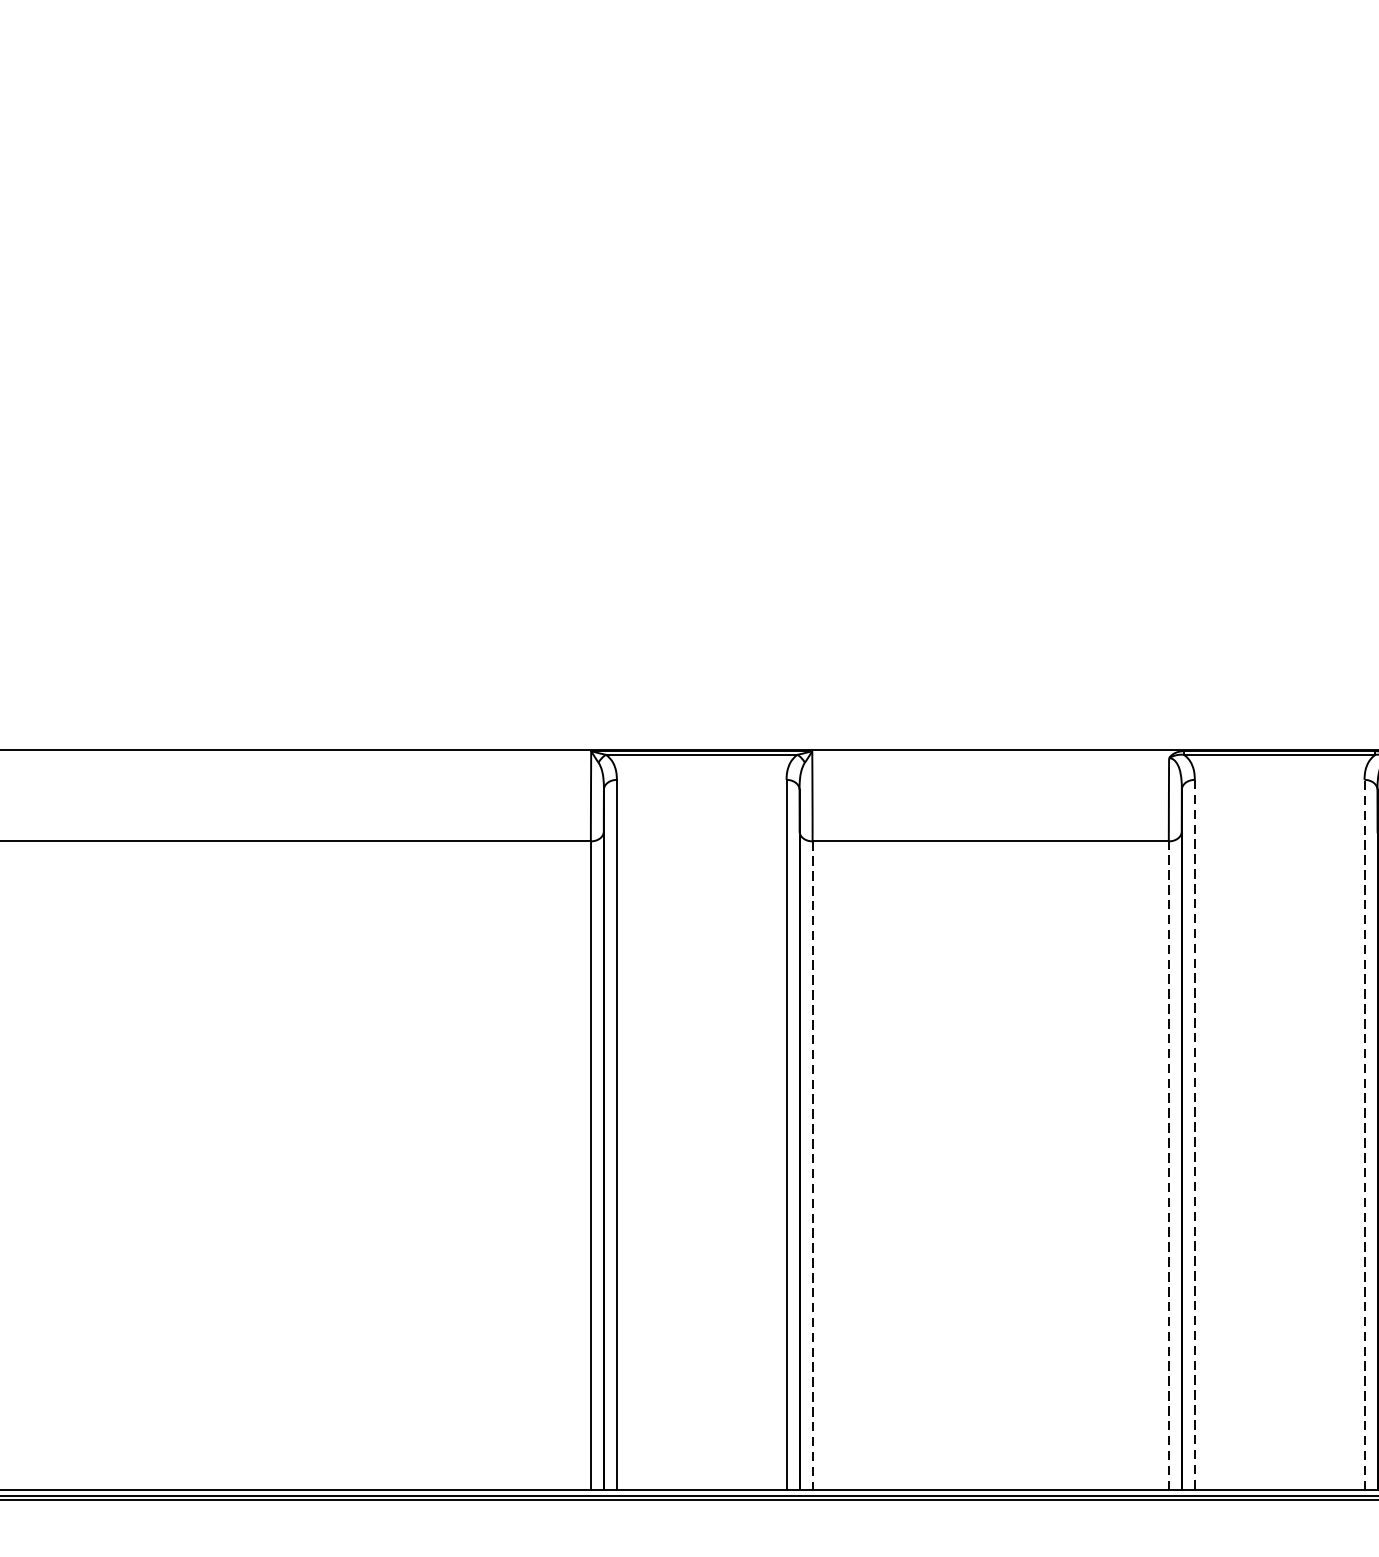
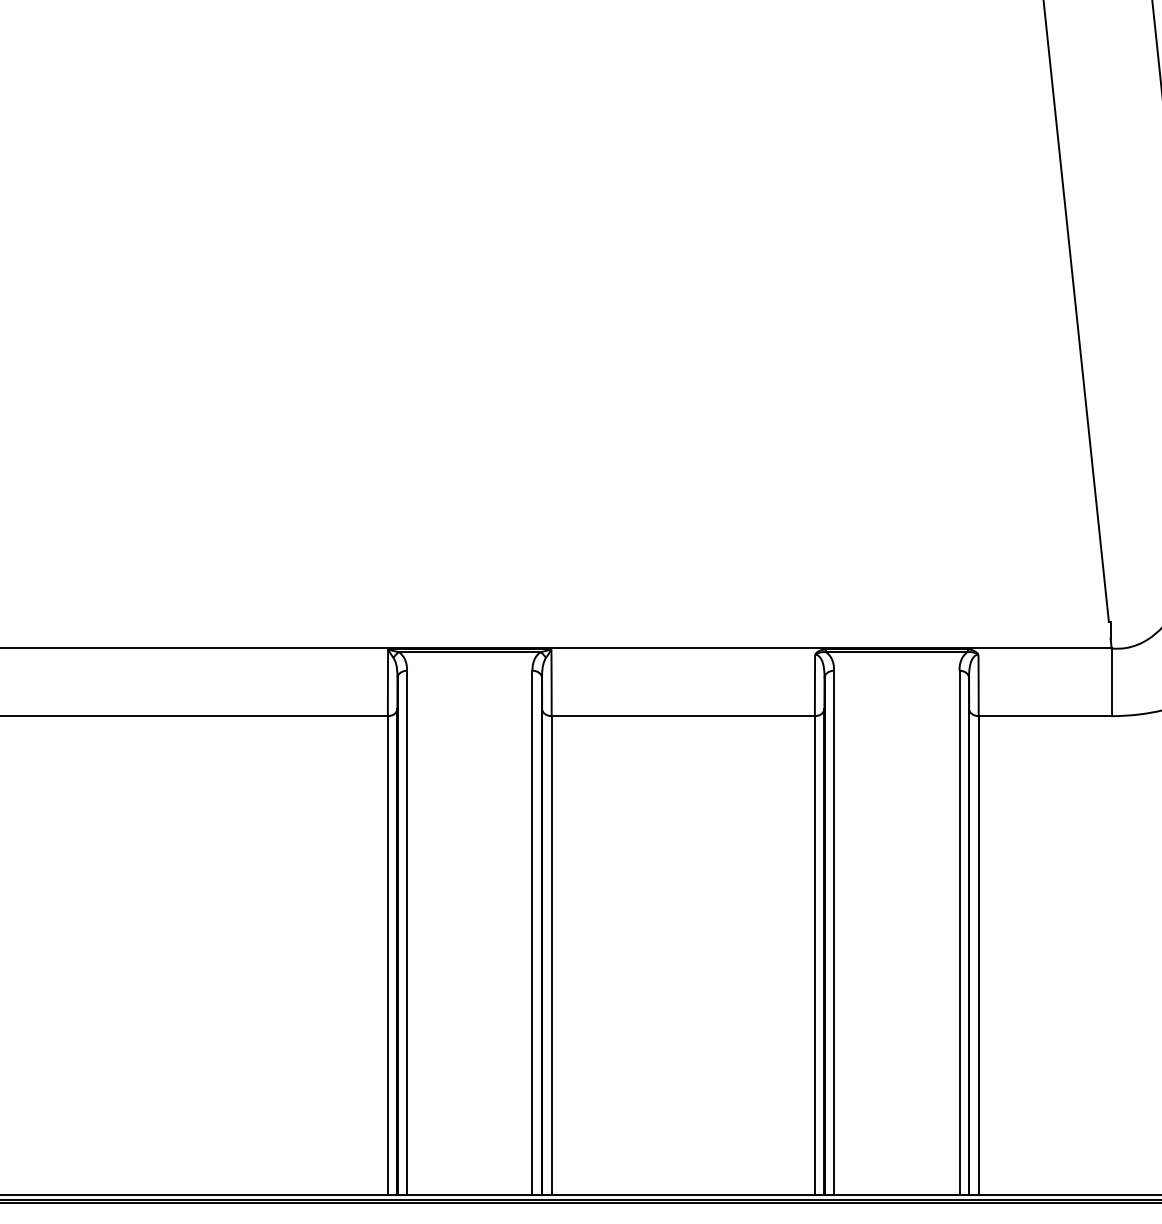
line: (1364, 1134) -> (959, 932), dashed -> solid
line: (1195, 1135) -> (834, 933), dashed -> solid
line: (812, 1165) -> (551, 955), dashed -> solid
line: (1168, 1165) -> (814, 955), dashed -> solid

